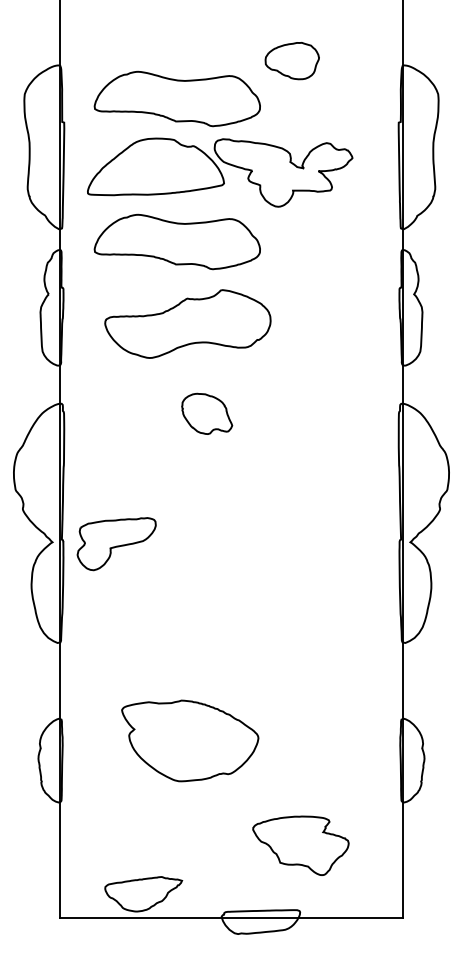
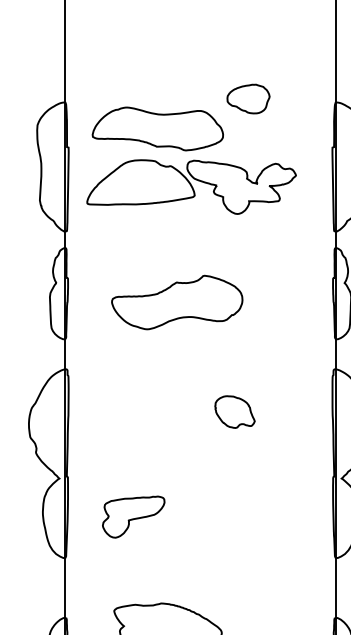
part: (176, 241) -> (157, 241), removed
part: (187, 323) -> (176, 302), moved
part: (207, 413) -> (235, 411), moved
part: (116, 544) -> (133, 517), moved

